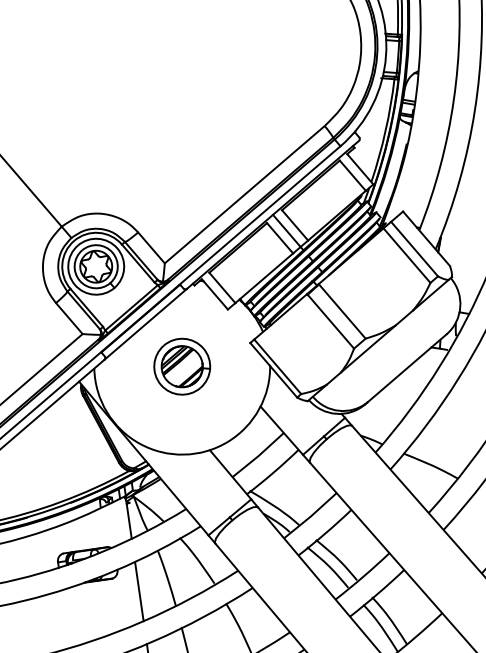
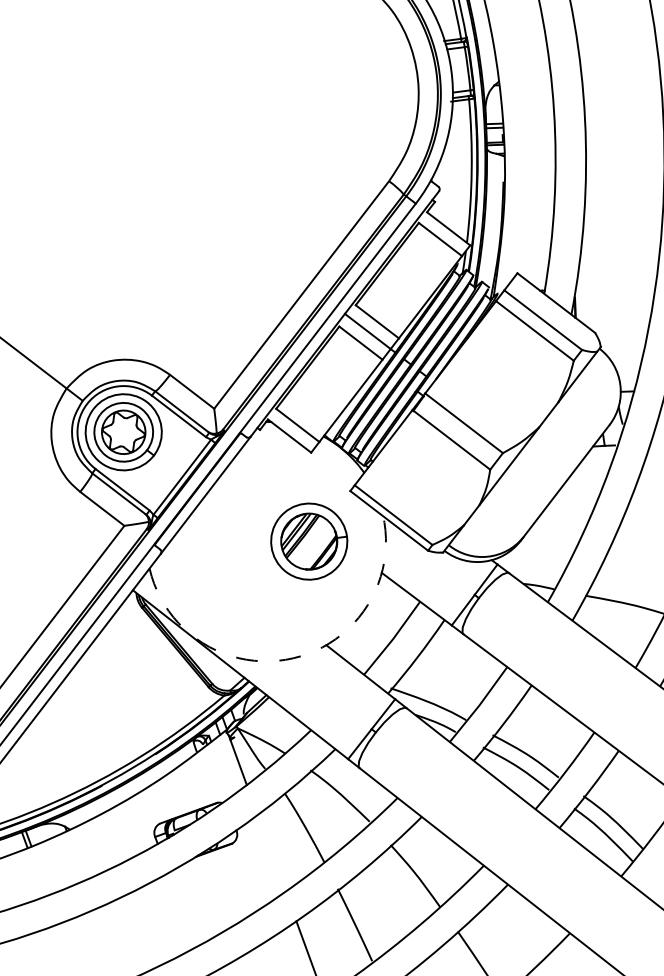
part: (182, 366) -> (309, 541), moved
arc: (184, 454) -> (293, 658), solid -> dashed
line: (139, 591) -> (271, 853), removed

